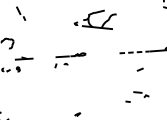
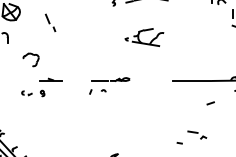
part: (95, 20) -> (144, 37), size x0.71
line: (135, 52) -> (192, 80), dashed -> solid
line: (140, 69) -> (210, 103), moved

